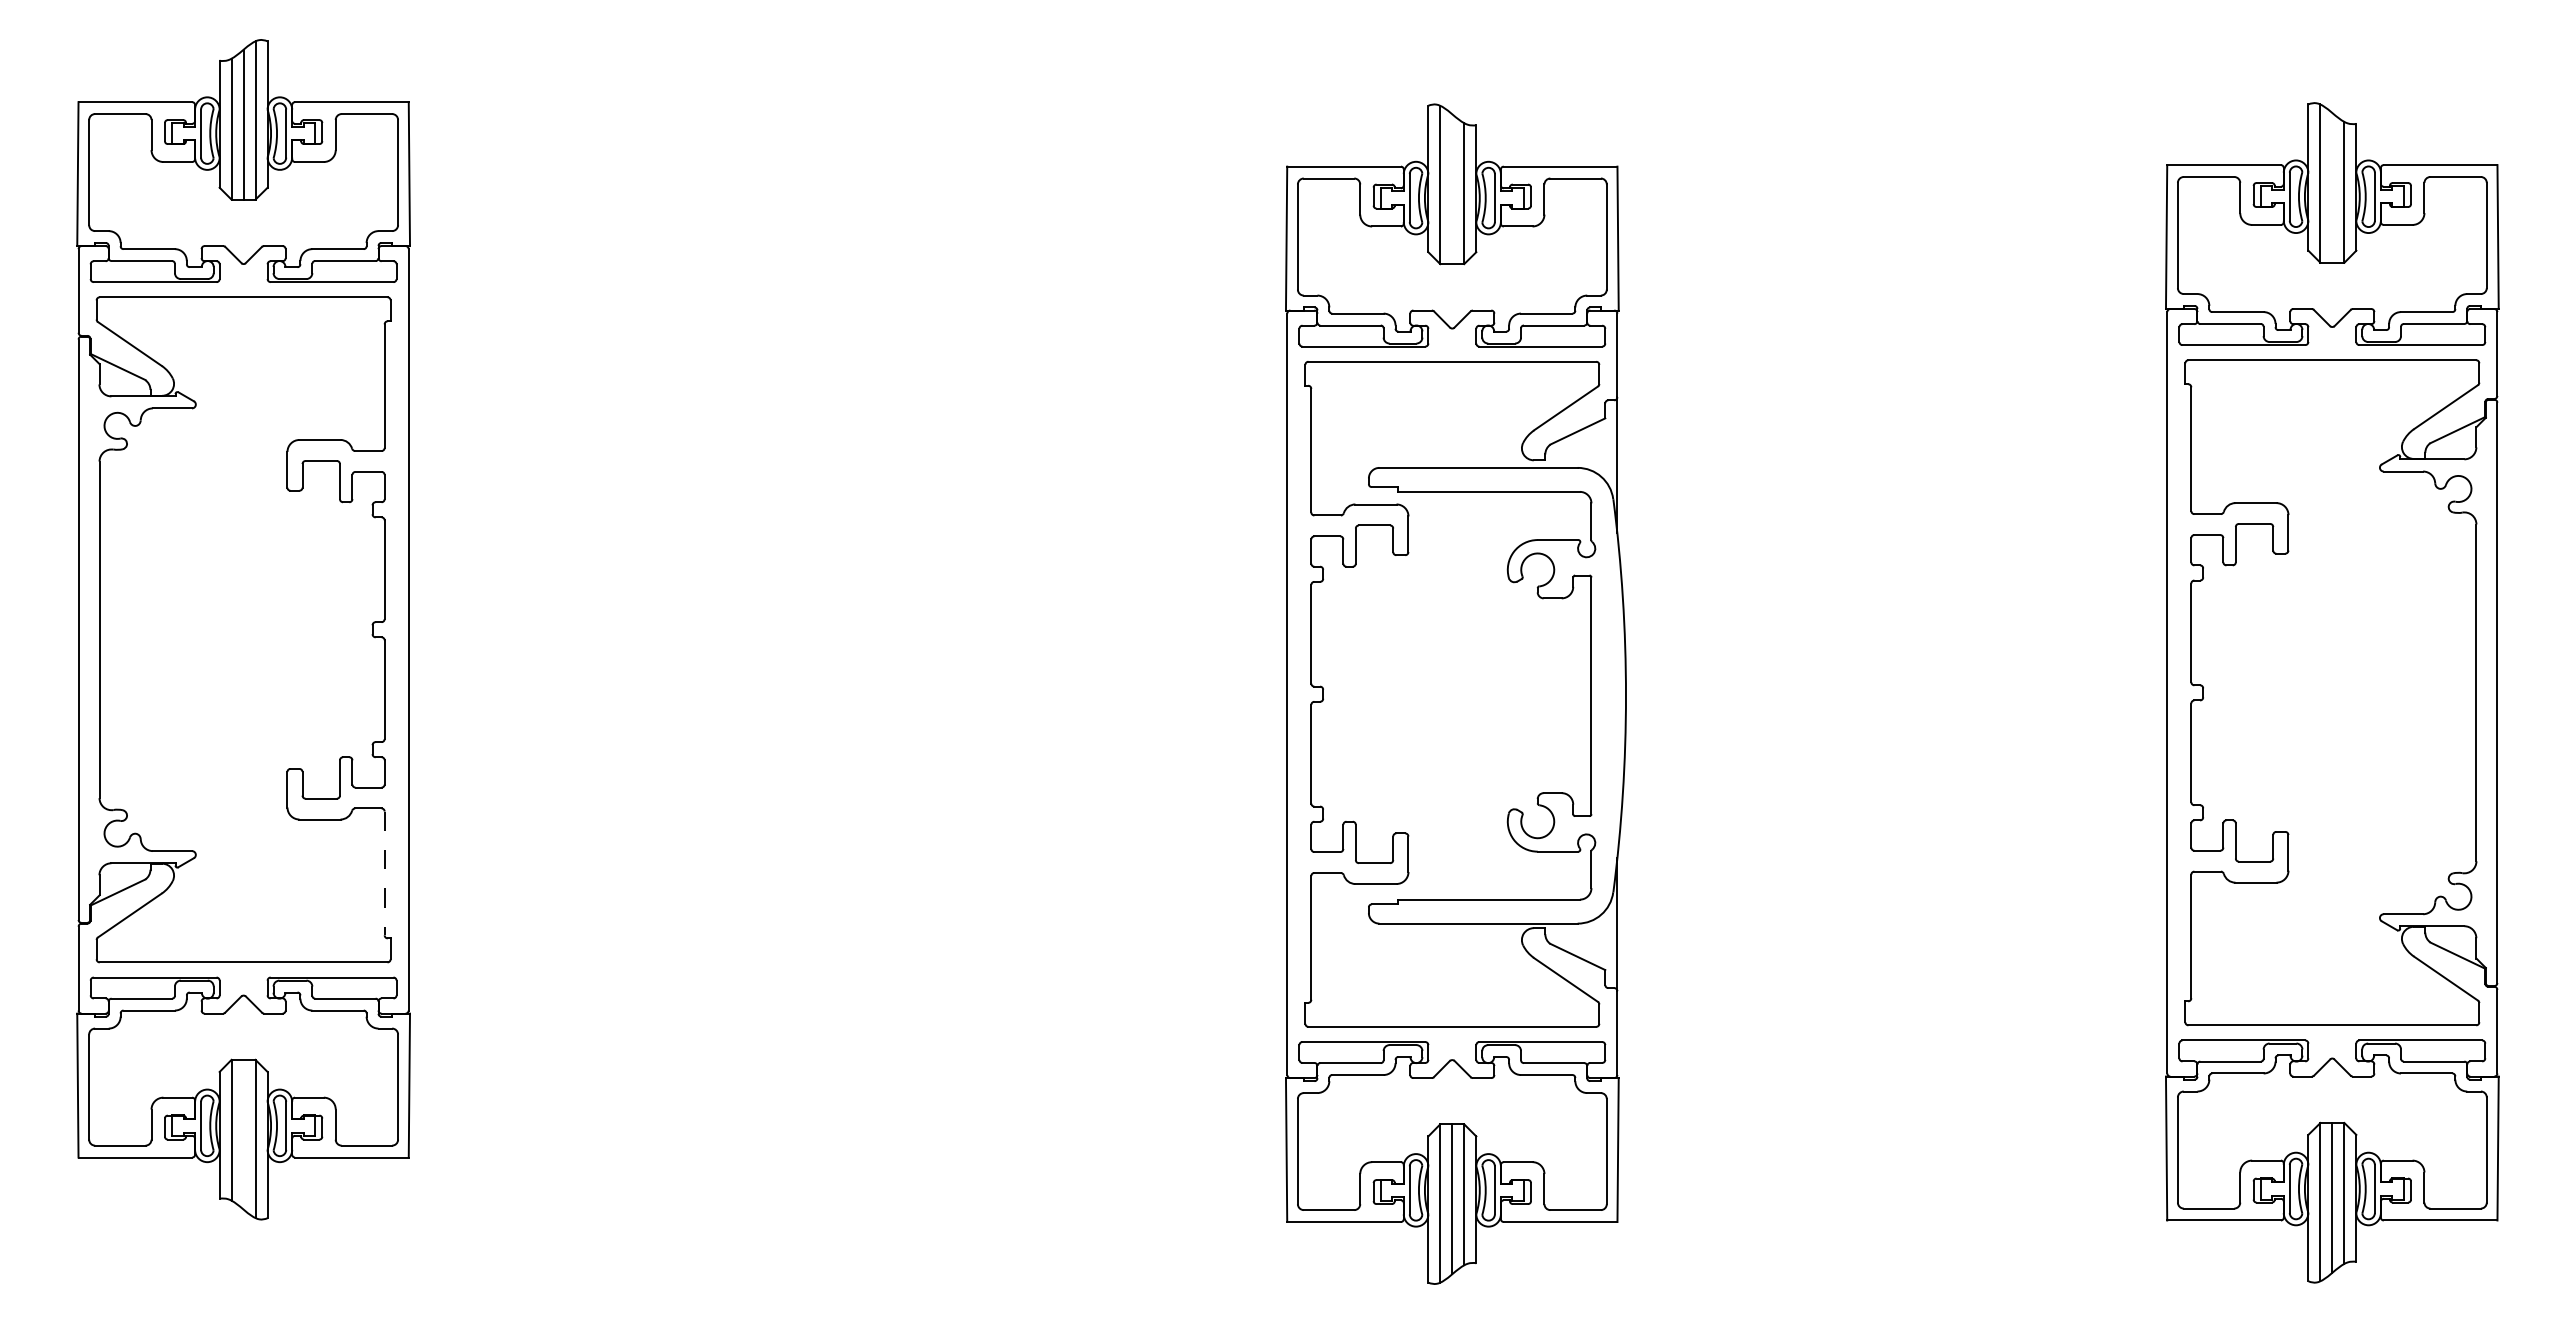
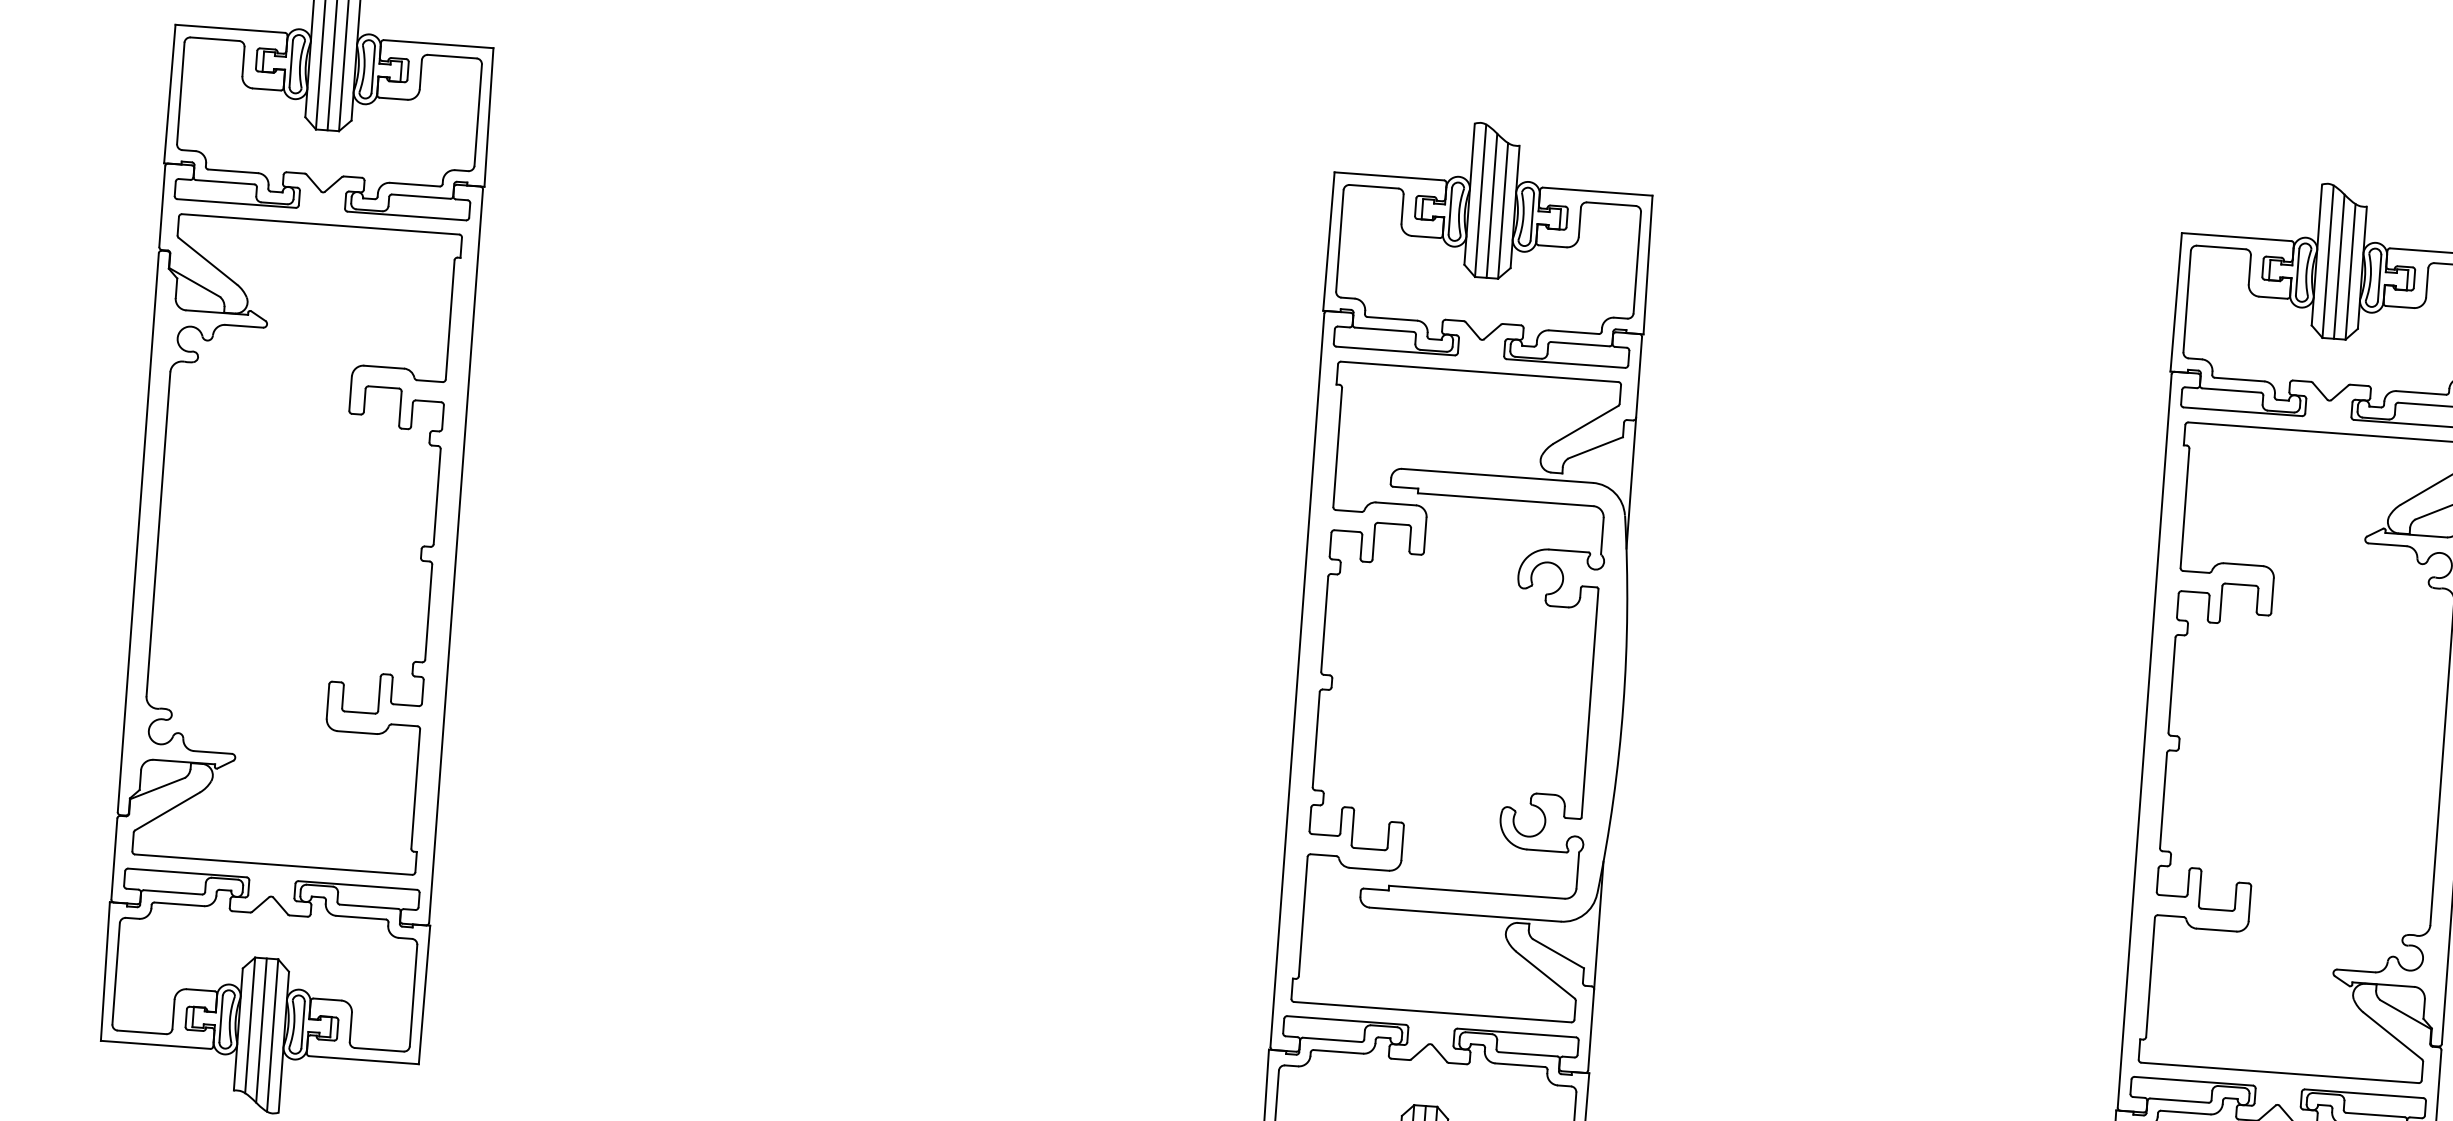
line: (2332, 187) -> (2339, 266), added
line: (1452, 189) -> (1492, 206), added
line: (384, 873) -> (415, 789), dashed -> solid
line: (243, 1134) -> (261, 1030), added

